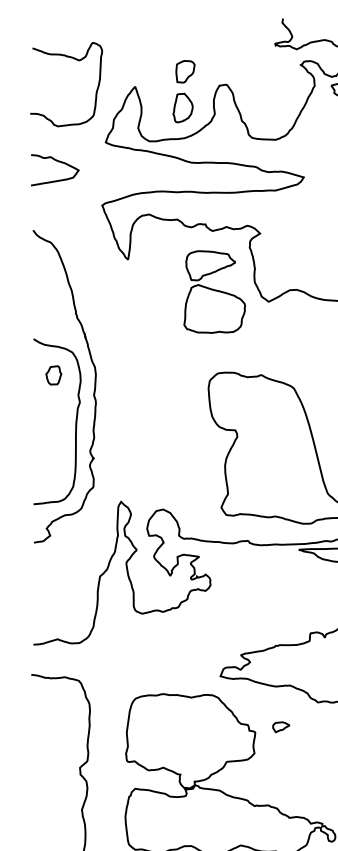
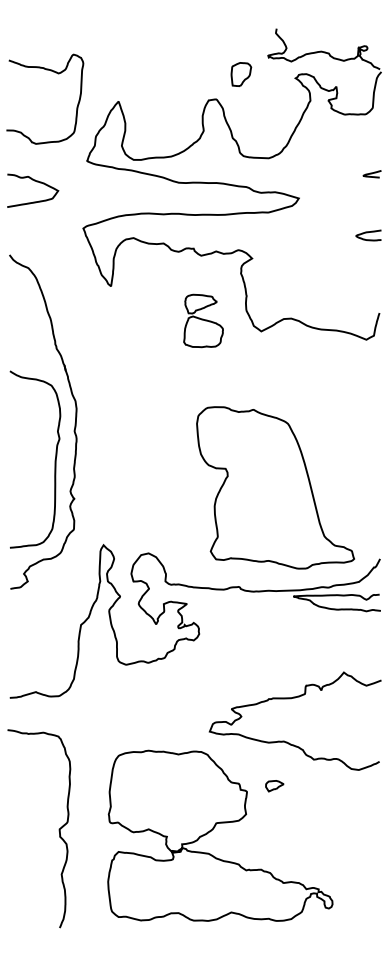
part: (185, 71) -> (241, 74), moved
part: (182, 108) -> (169, 124), removed
part: (214, 291) -> (203, 320), size x0.6
part: (53, 374) -> (31, 409), removed

